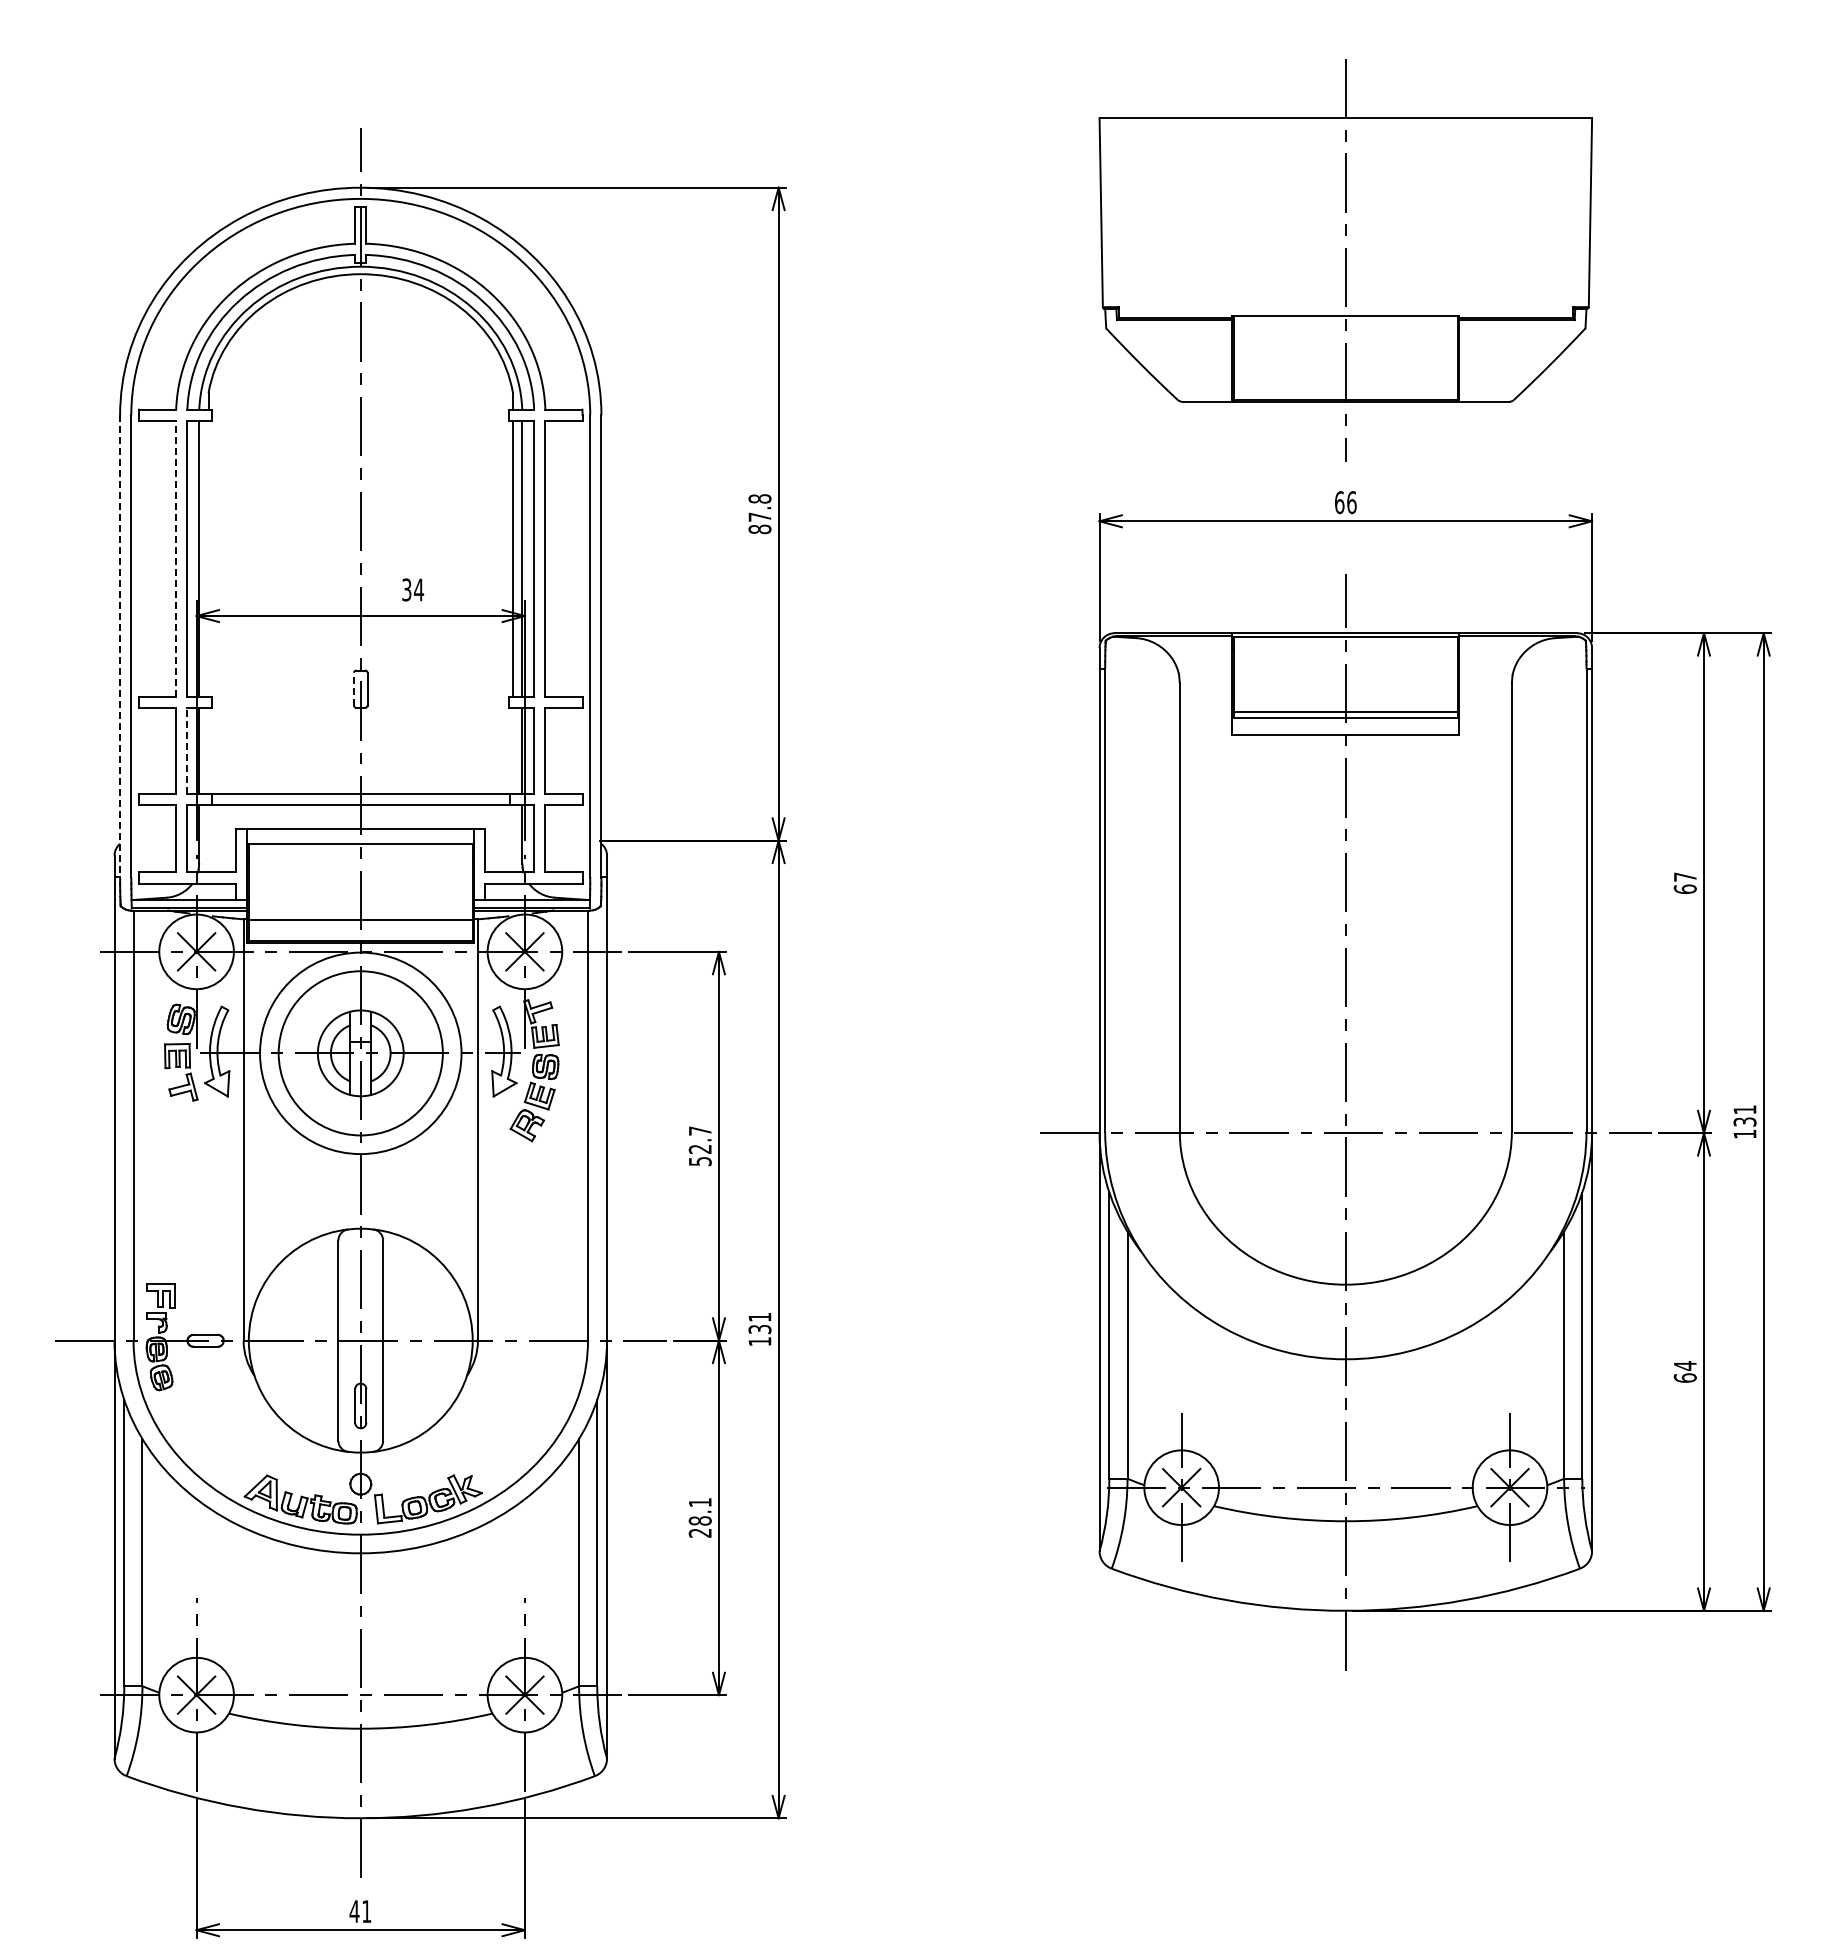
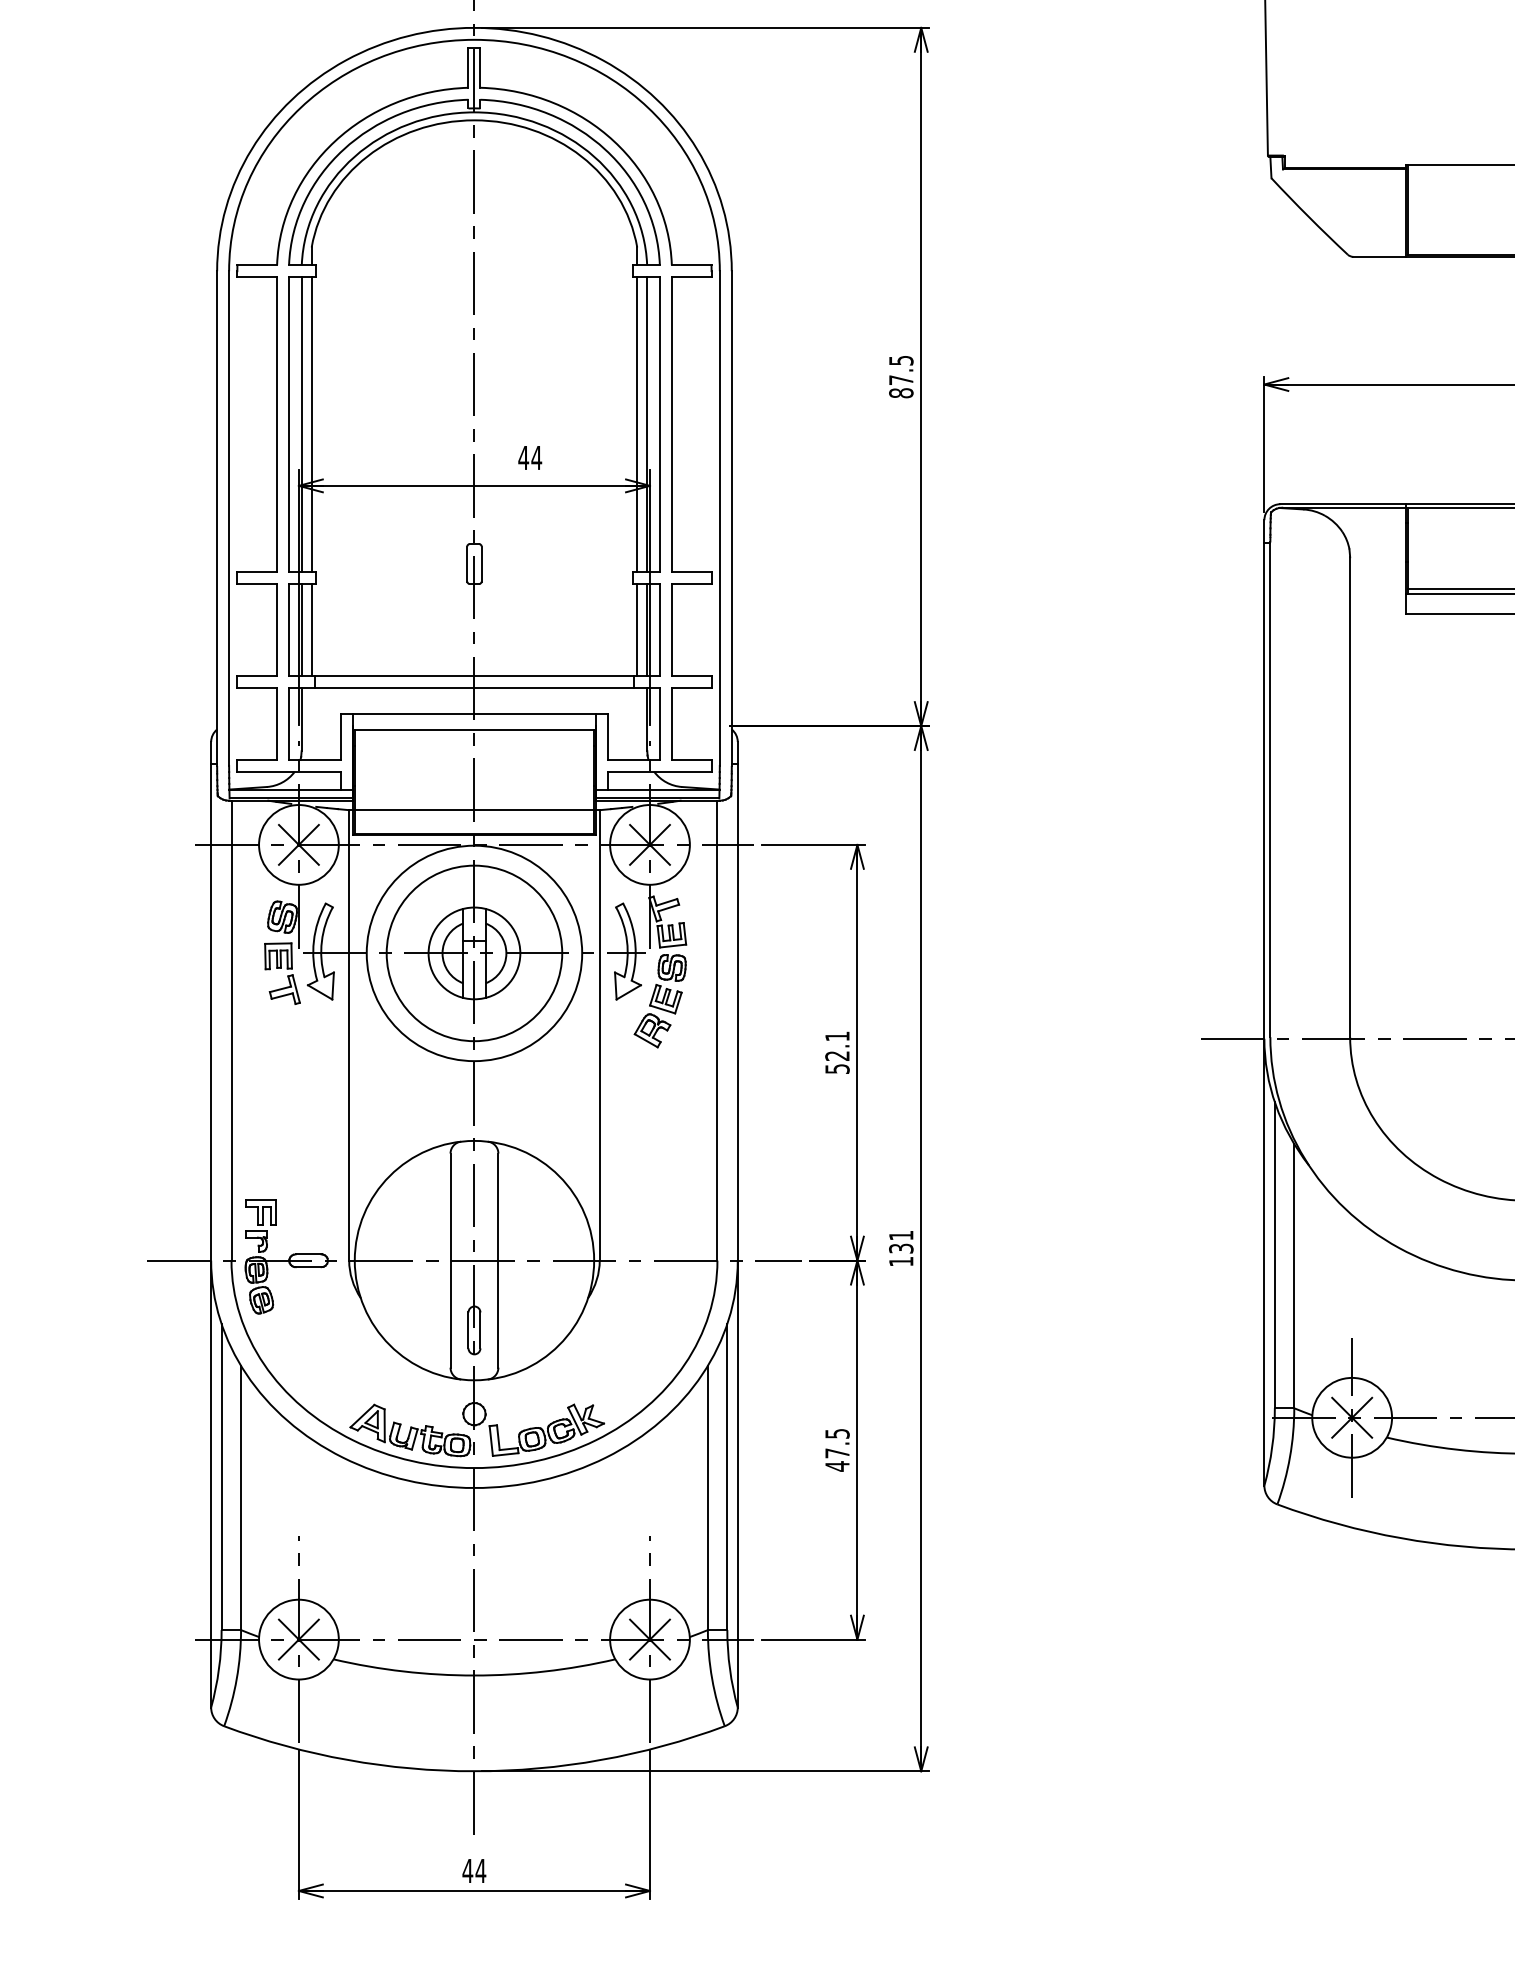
text: (759, 498) -> (900, 360), 87.8 -> 87.5
line: (176, 558) -> (277, 424), dashed -> solid
line: (208, 558) -> (311, 424), added
text: (406, 589) -> (523, 457), 34 -> 44
line: (120, 647) -> (217, 519), dashed -> solid
line: (354, 688) -> (467, 563), dashed -> solid
line: (187, 751) -> (289, 630), dashed -> solid
line: (208, 751) -> (311, 630), added
line: (513, 751) -> (637, 630), added
text: (700, 1130) -> (837, 1035), 52.7 -> 52.1
text: (699, 1518) -> (836, 1450), 28.1 -> 47.5
text: (366, 1911) -> (480, 1870), 41 -> 44

